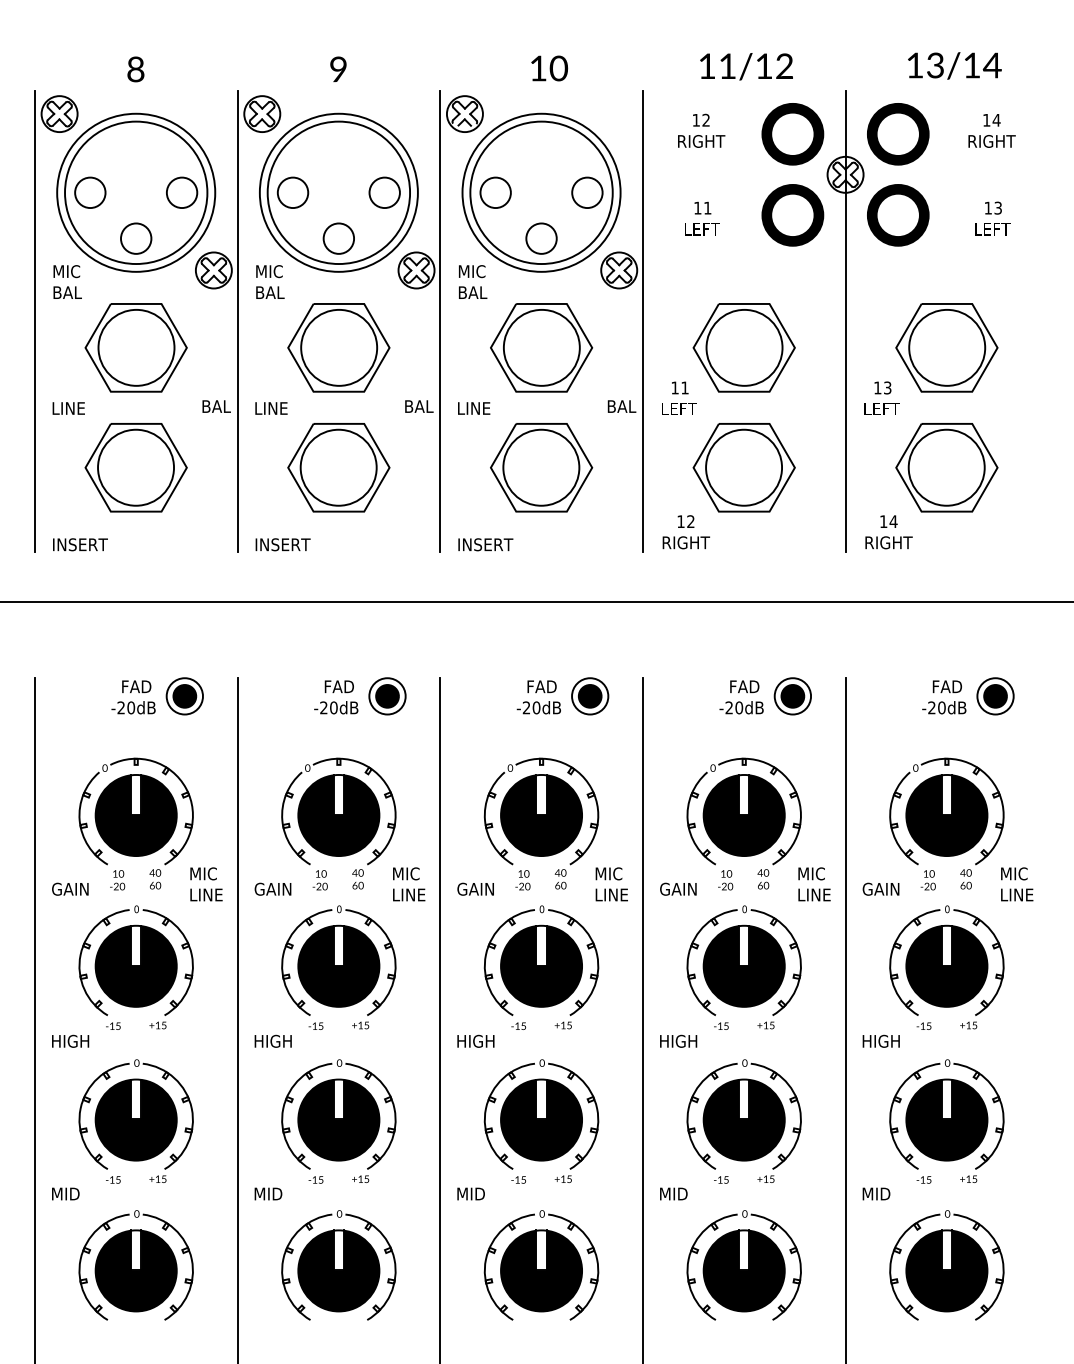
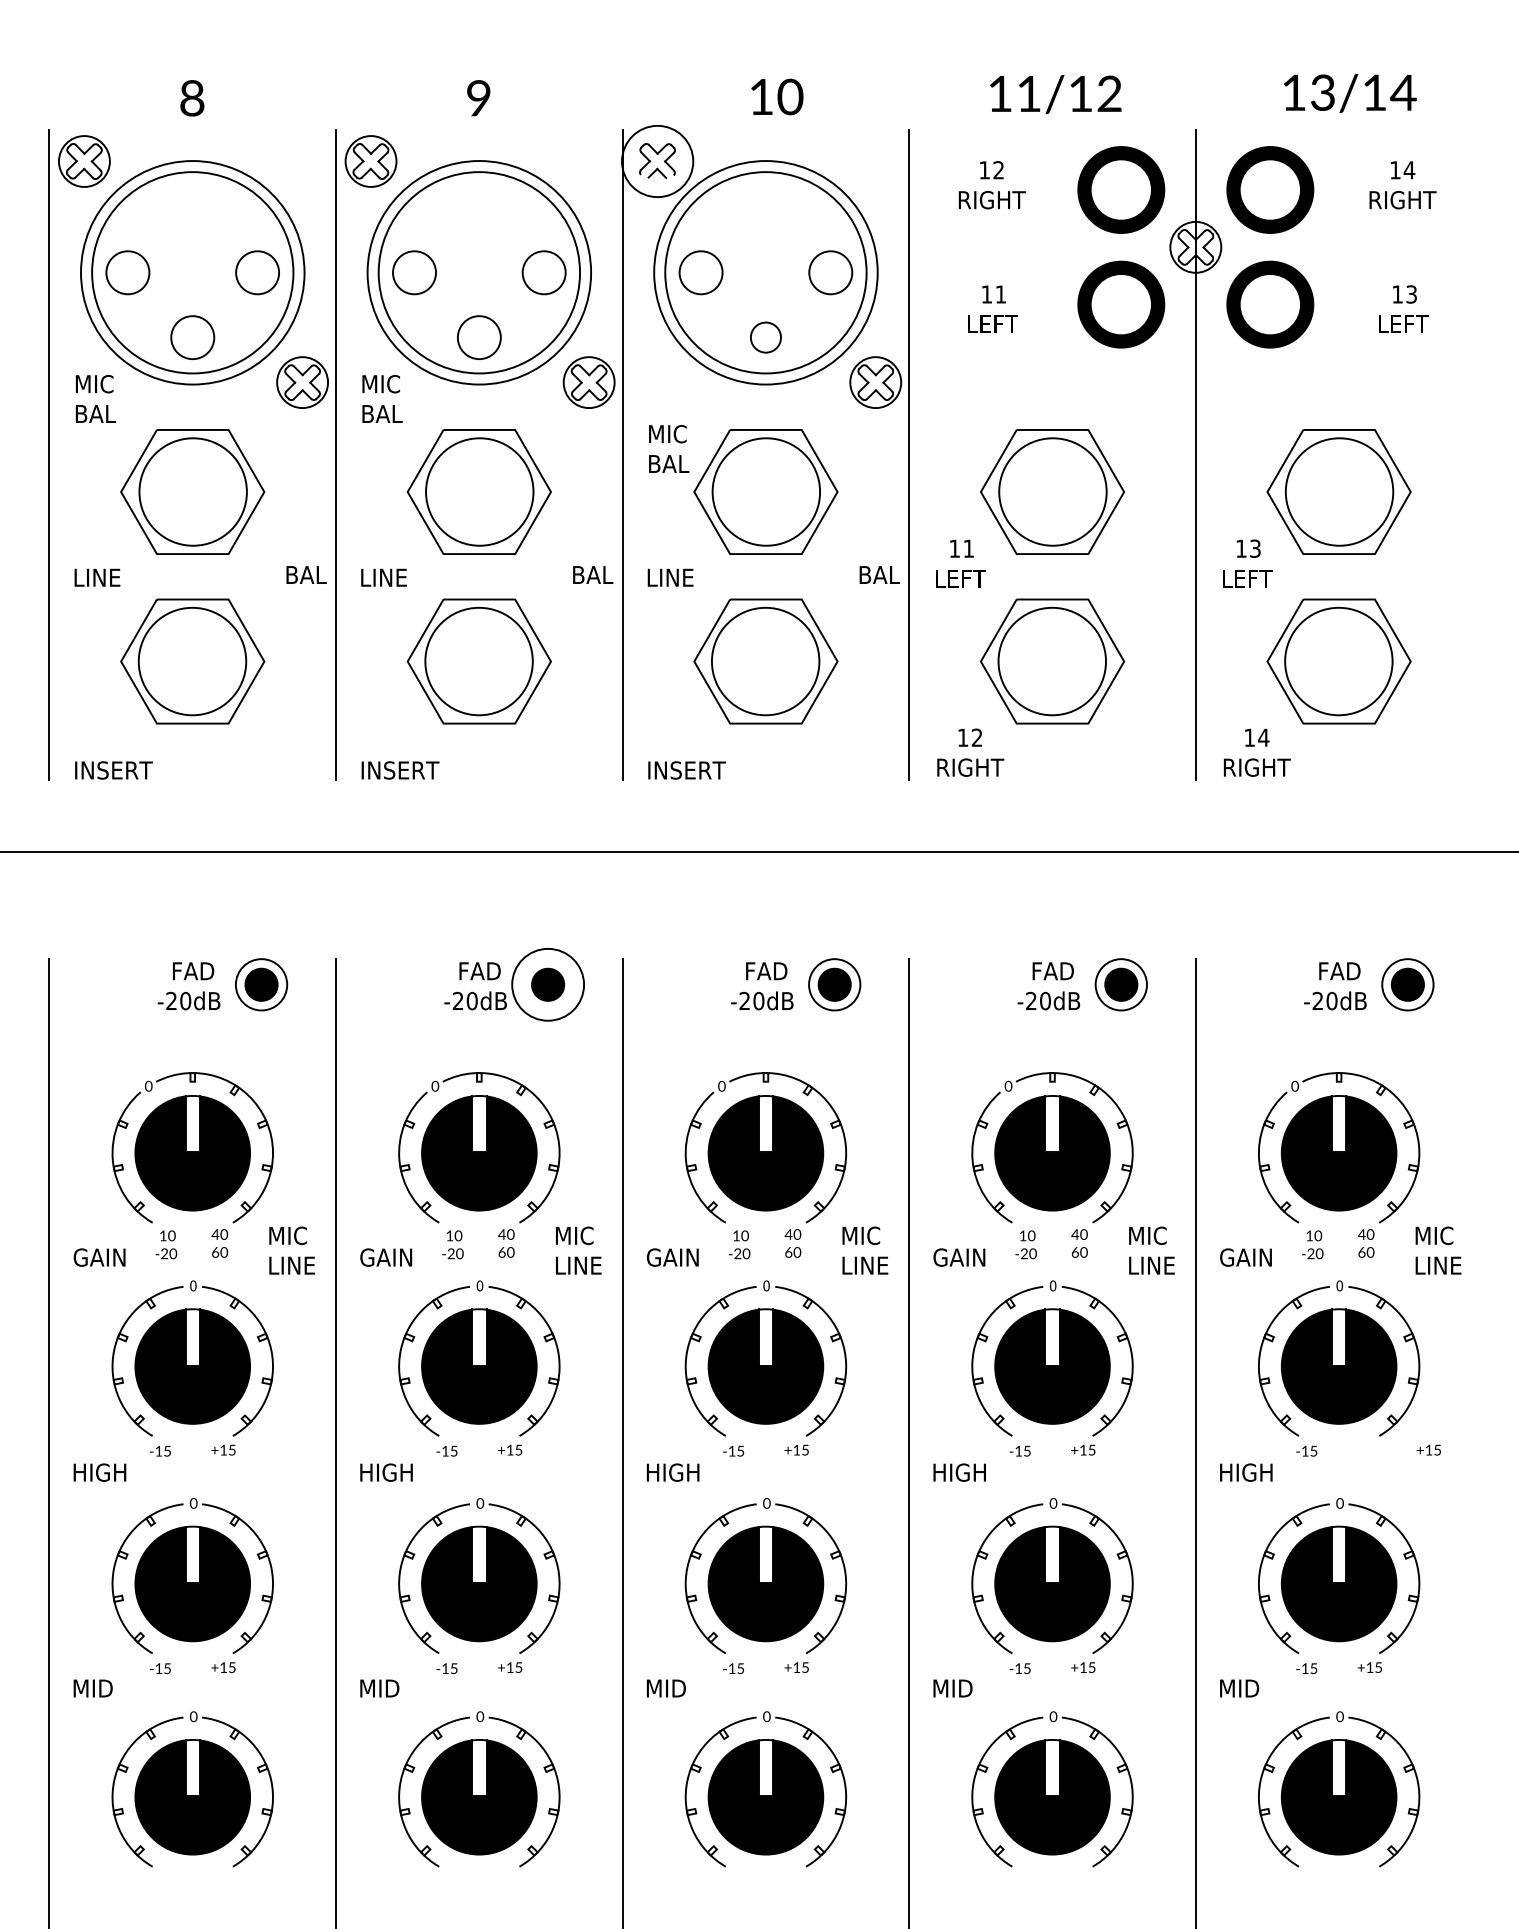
circle: (464, 114) -> (657, 161), size x1.4
circle: (541, 238) -> (765, 337), size x0.7
text: (473, 281) -> (669, 448), moved
circle: (387, 696) -> (547, 984), size x1.4
text: (968, 1024) -> (1428, 1449), moved

